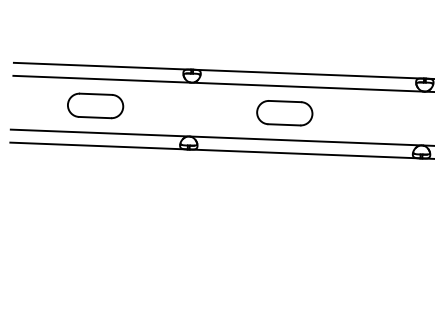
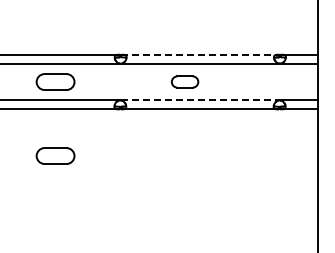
line: (308, 73) -> (200, 54), solid -> dashed
part: (283, 112) -> (184, 81), size x0.7
line: (306, 141) -> (200, 100), solid -> dashed
part: (91, 213) -> (55, 155), added

